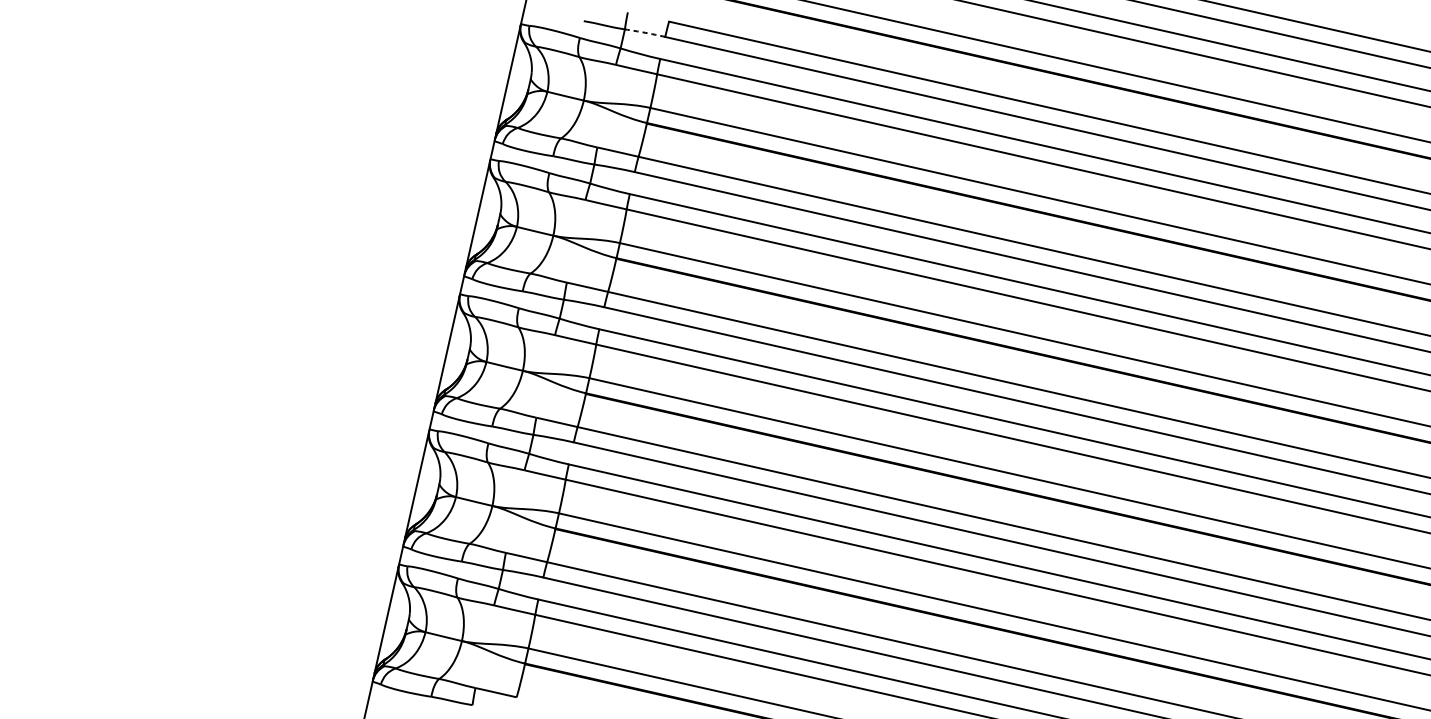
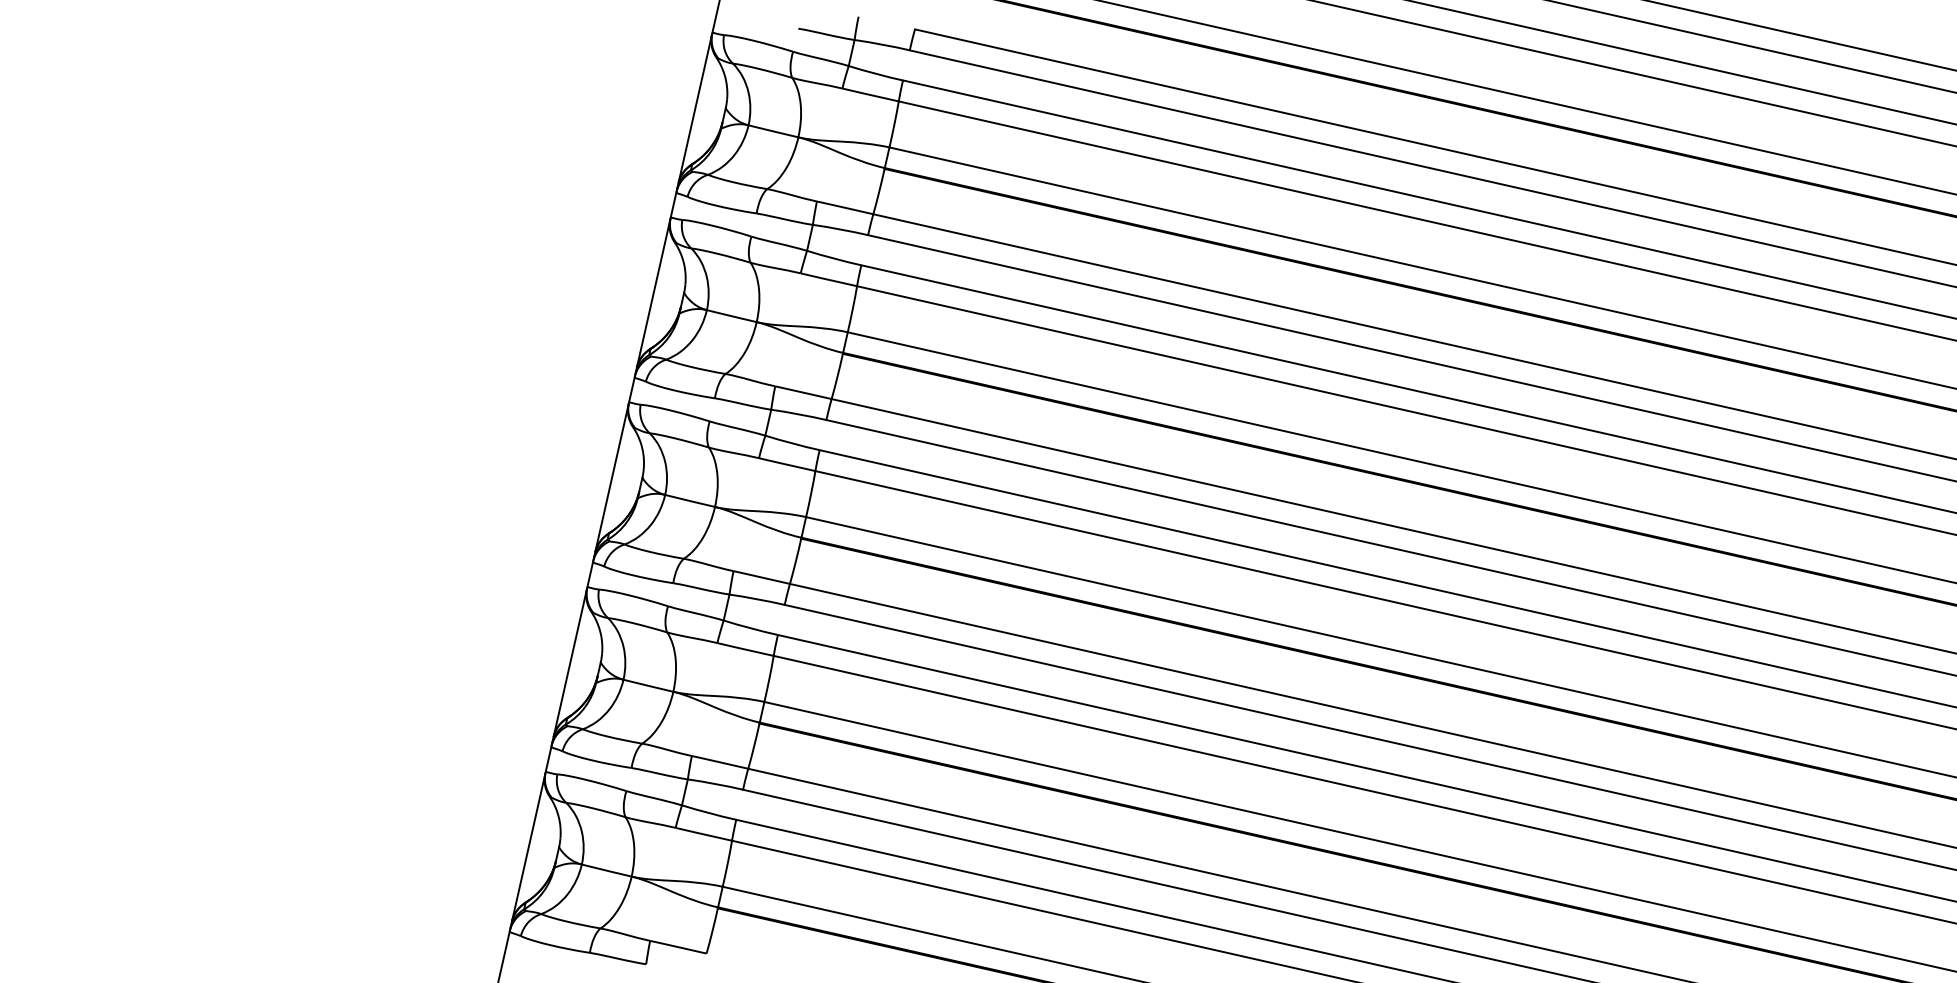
arc: (645, 32) -> (882, 44), dashed -> solid

